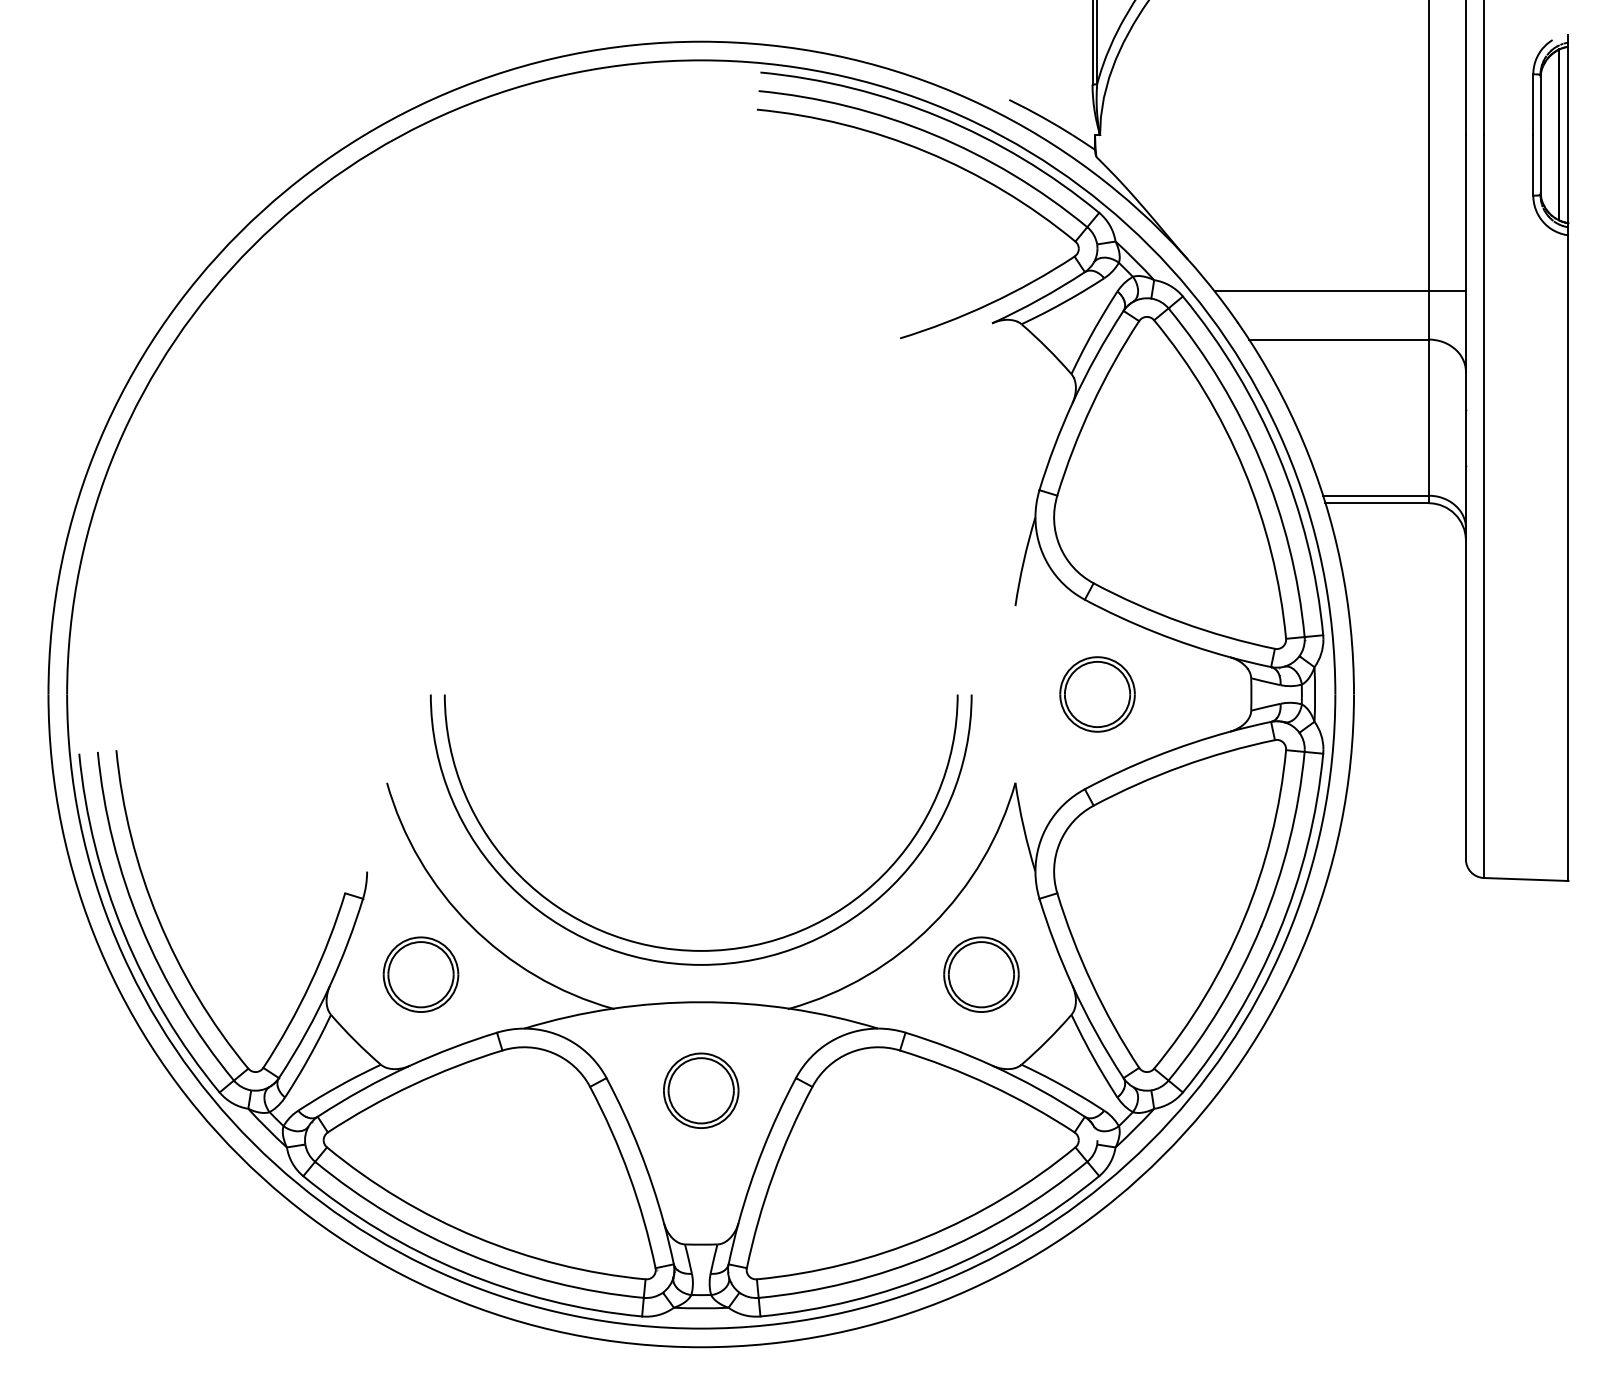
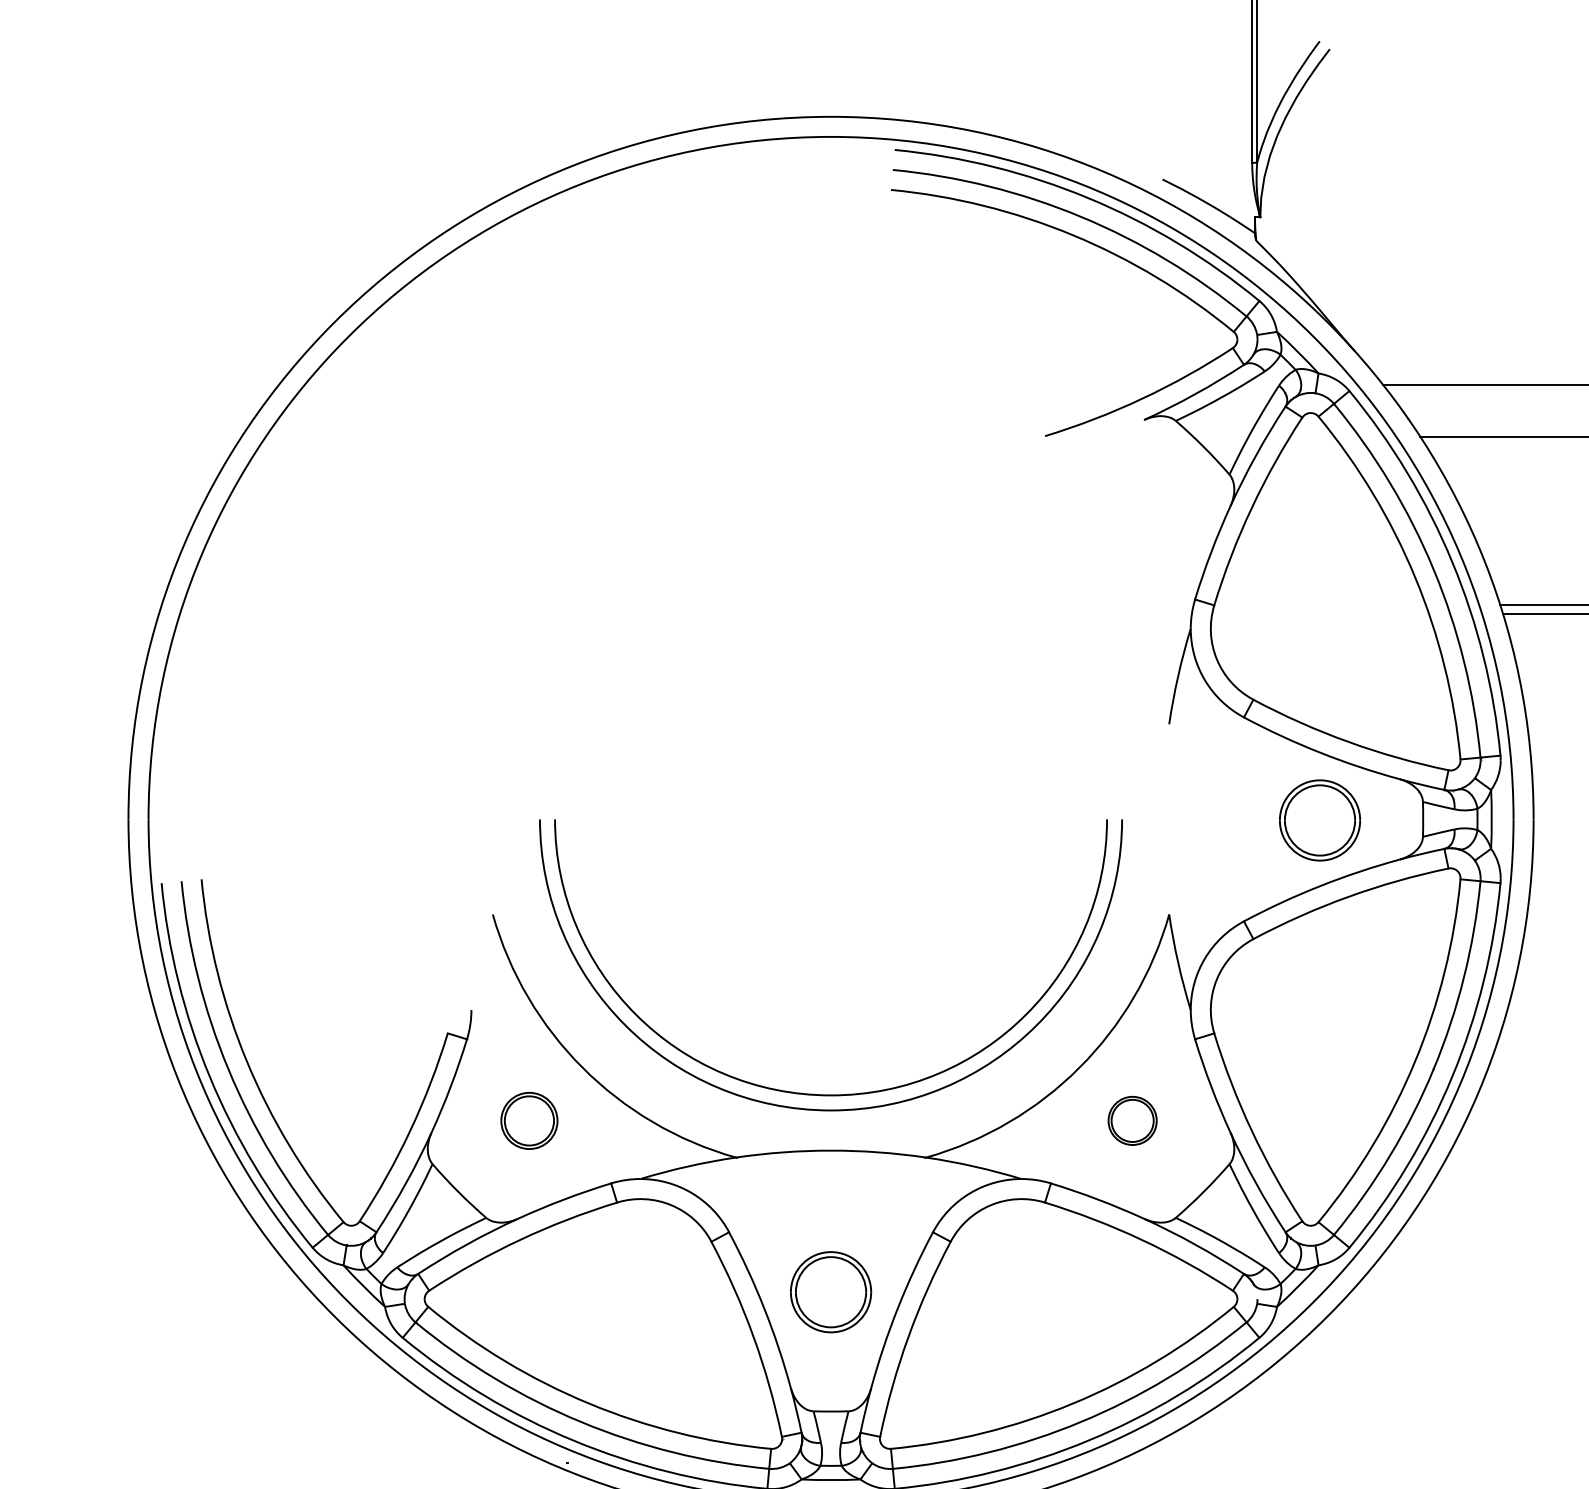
part: (1097, 694) -> (1319, 820), moved
part: (420, 974) -> (528, 1120), size x0.7
part: (981, 974) -> (1132, 1120), size x0.6
part: (701, 1090) -> (831, 1291), moved

